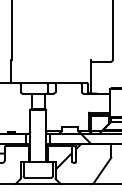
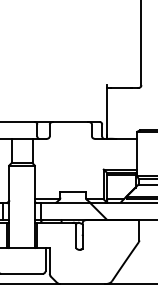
hatch: (67, 156) -> (68, 239), removed

